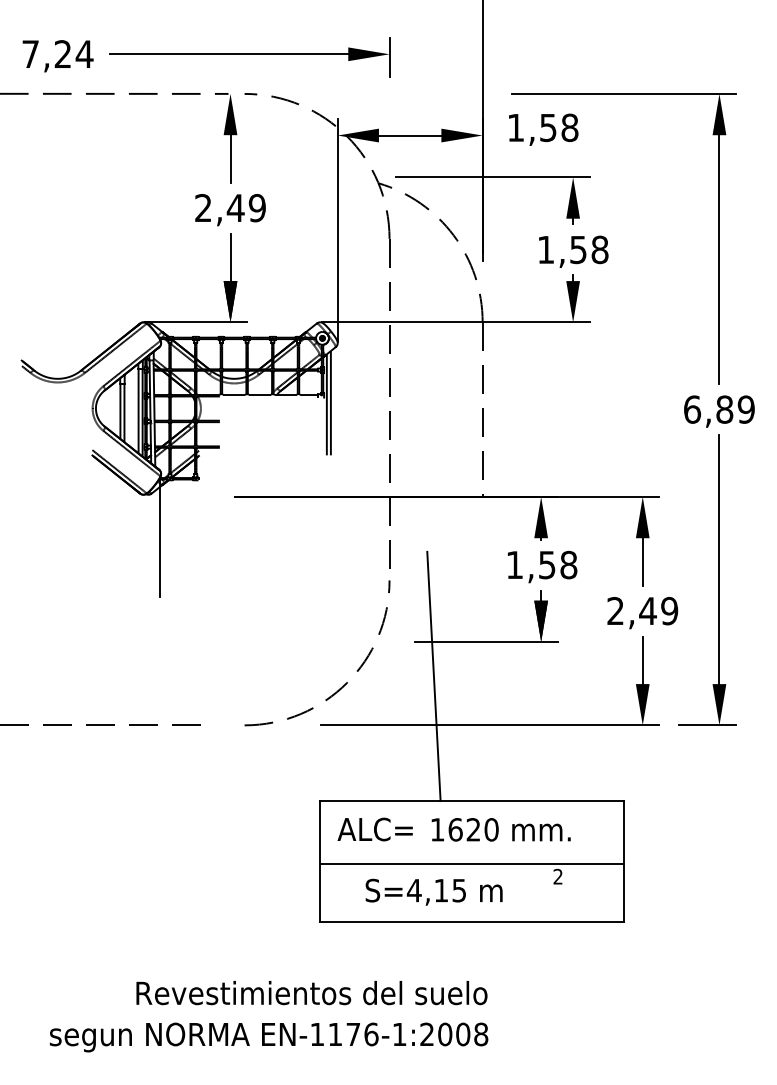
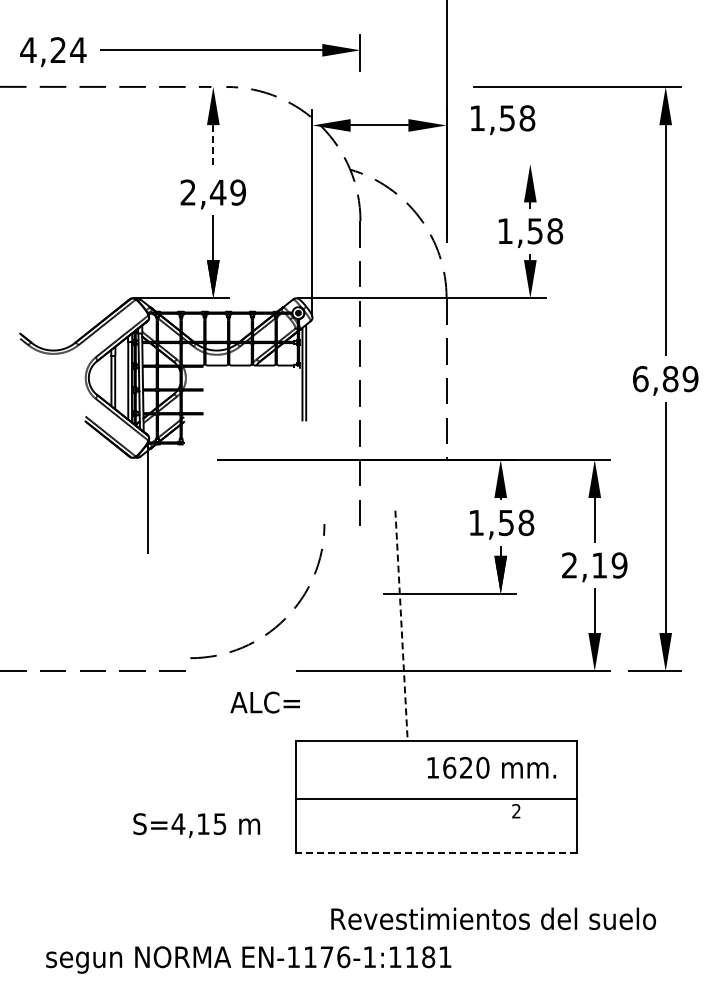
text: (30, 53) -> (28, 49), 7,24 -> 4,24
line: (230, 159) -> (213, 147), solid -> dashed
line: (492, 177) -> (455, 164), removed
text: (647, 611) -> (599, 565), 2,49 -> 2,19
line: (433, 677) -> (401, 626), solid -> dashed
arc: (340, 686) -> (279, 622), moved
text: (374, 829) -> (264, 702), moved
text: (500, 829) -> (491, 767), moved
text: (433, 892) -> (196, 825), moved
line: (471, 922) -> (436, 853), solid -> dashed
text: (311, 992) -> (493, 918), moved
text: (454, 1034) -> (420, 957), EN-1176-1:2008 -> EN-1176-1:1181

